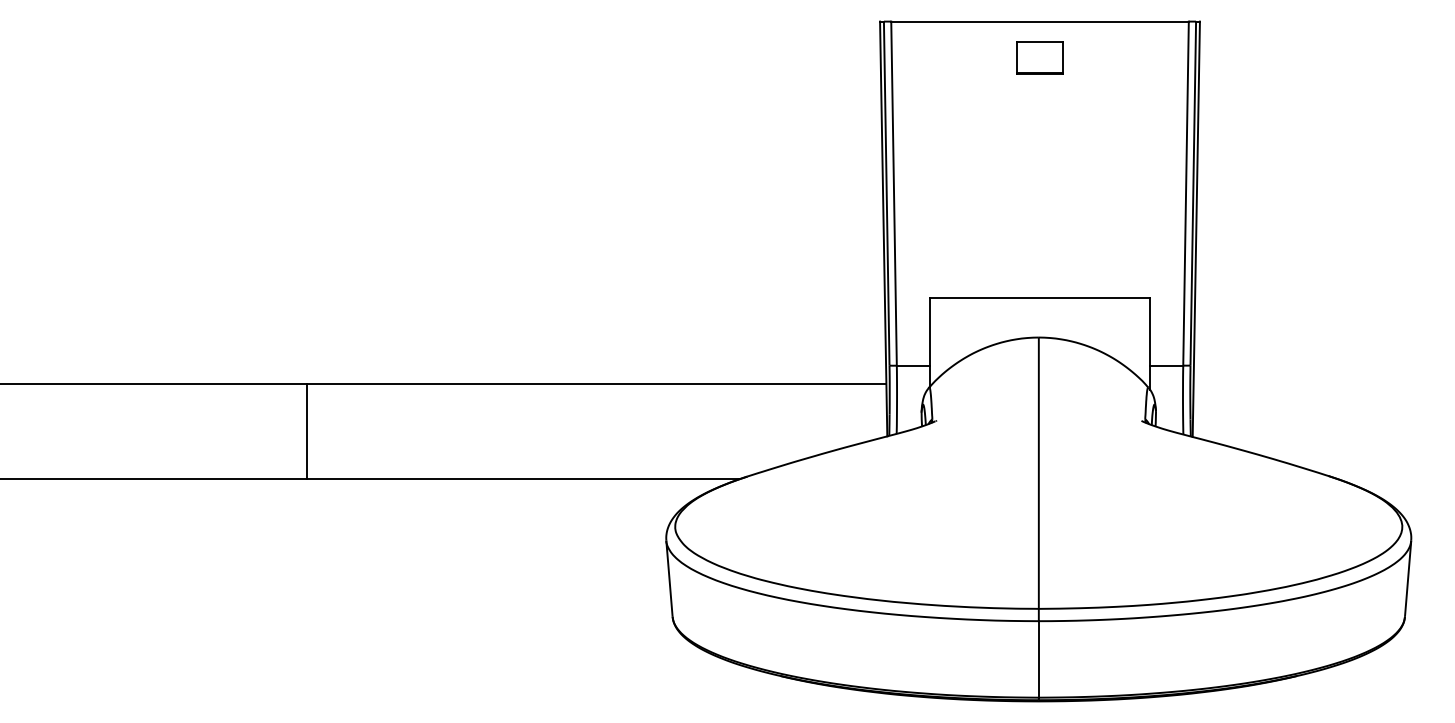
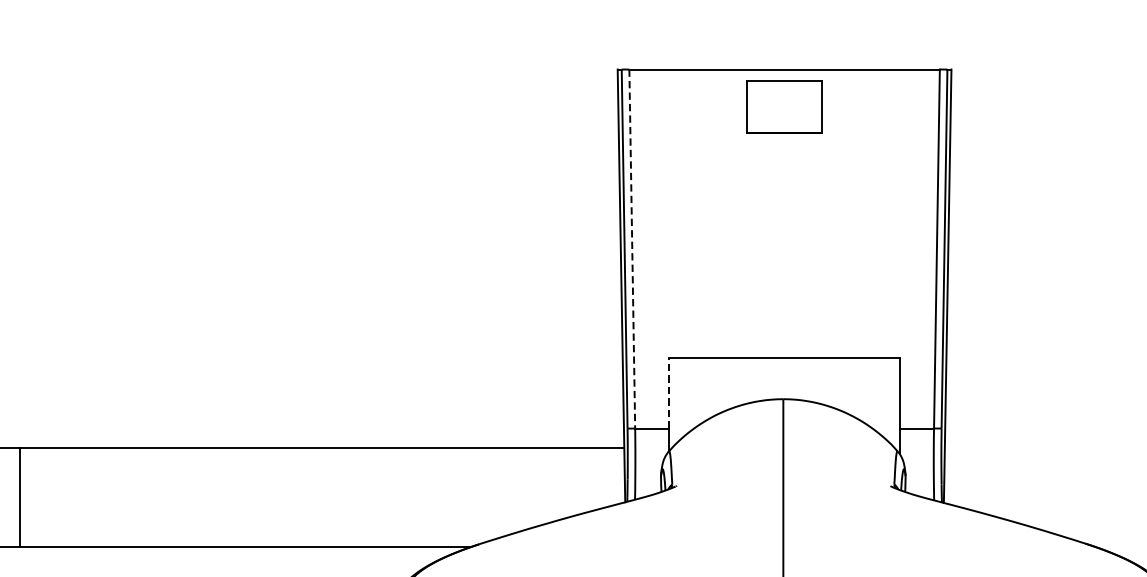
part: (1039, 57) -> (784, 106), size x1.6
line: (894, 194) -> (632, 249), solid -> dashed
line: (929, 331) -> (669, 392), solid -> dashed

